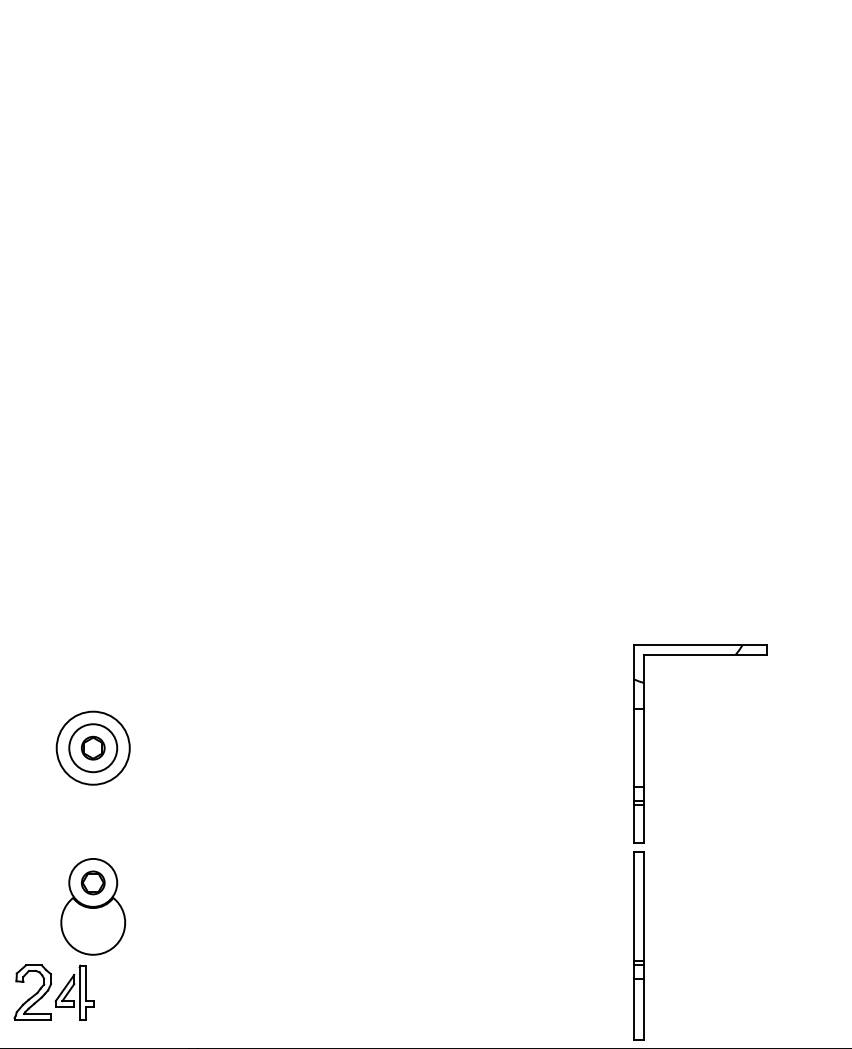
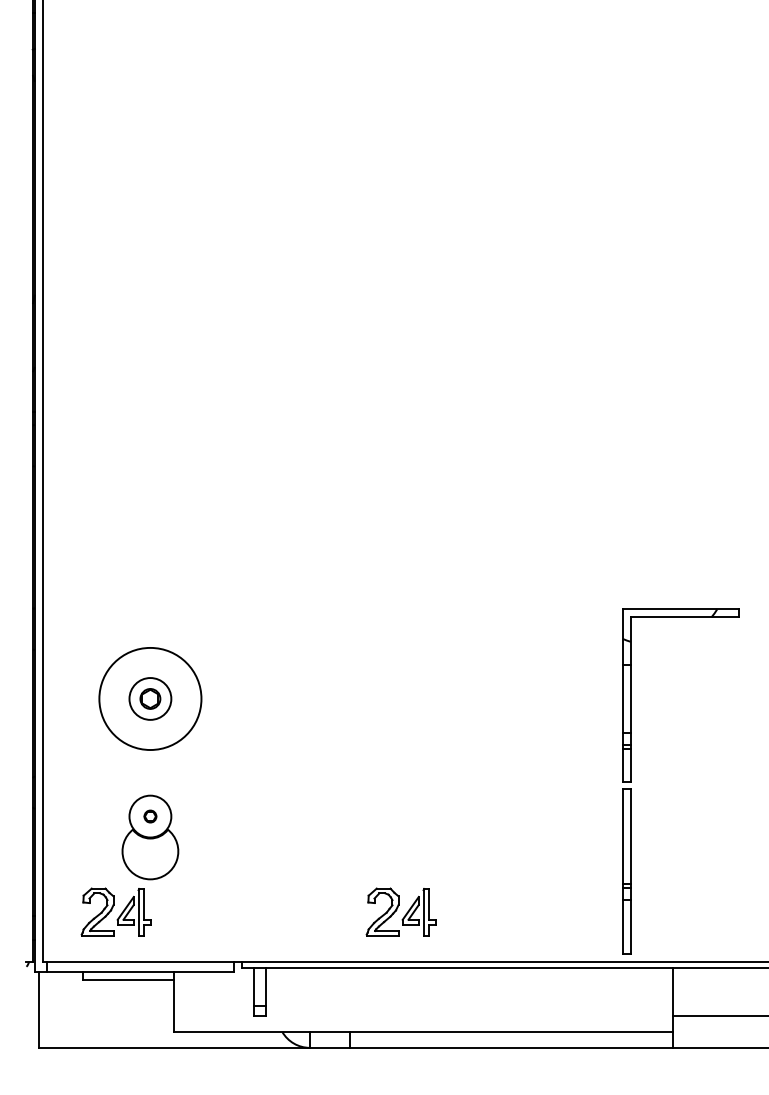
circle: (93, 747) -> (150, 698), size x1.6
part: (93, 882) -> (150, 816), size x0.6
part: (379, 991) -> (400, 911), added

